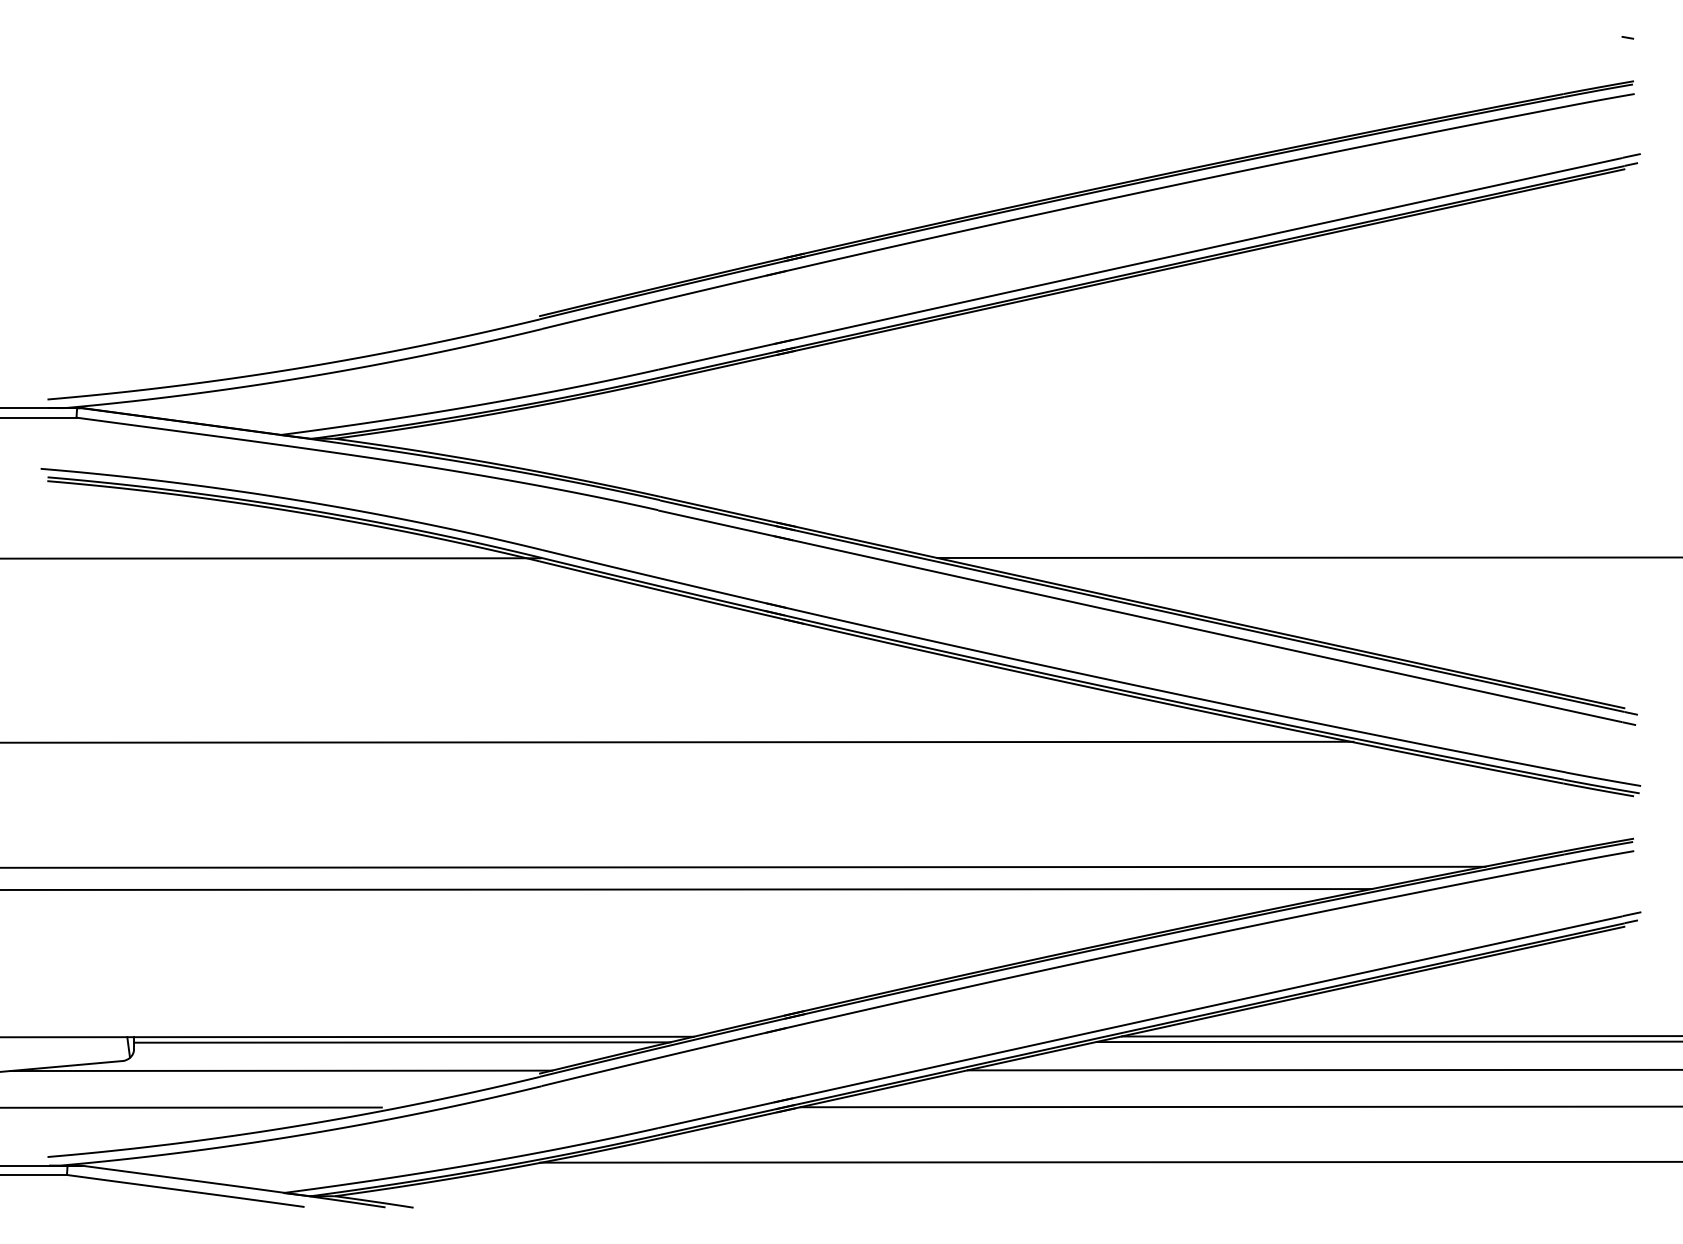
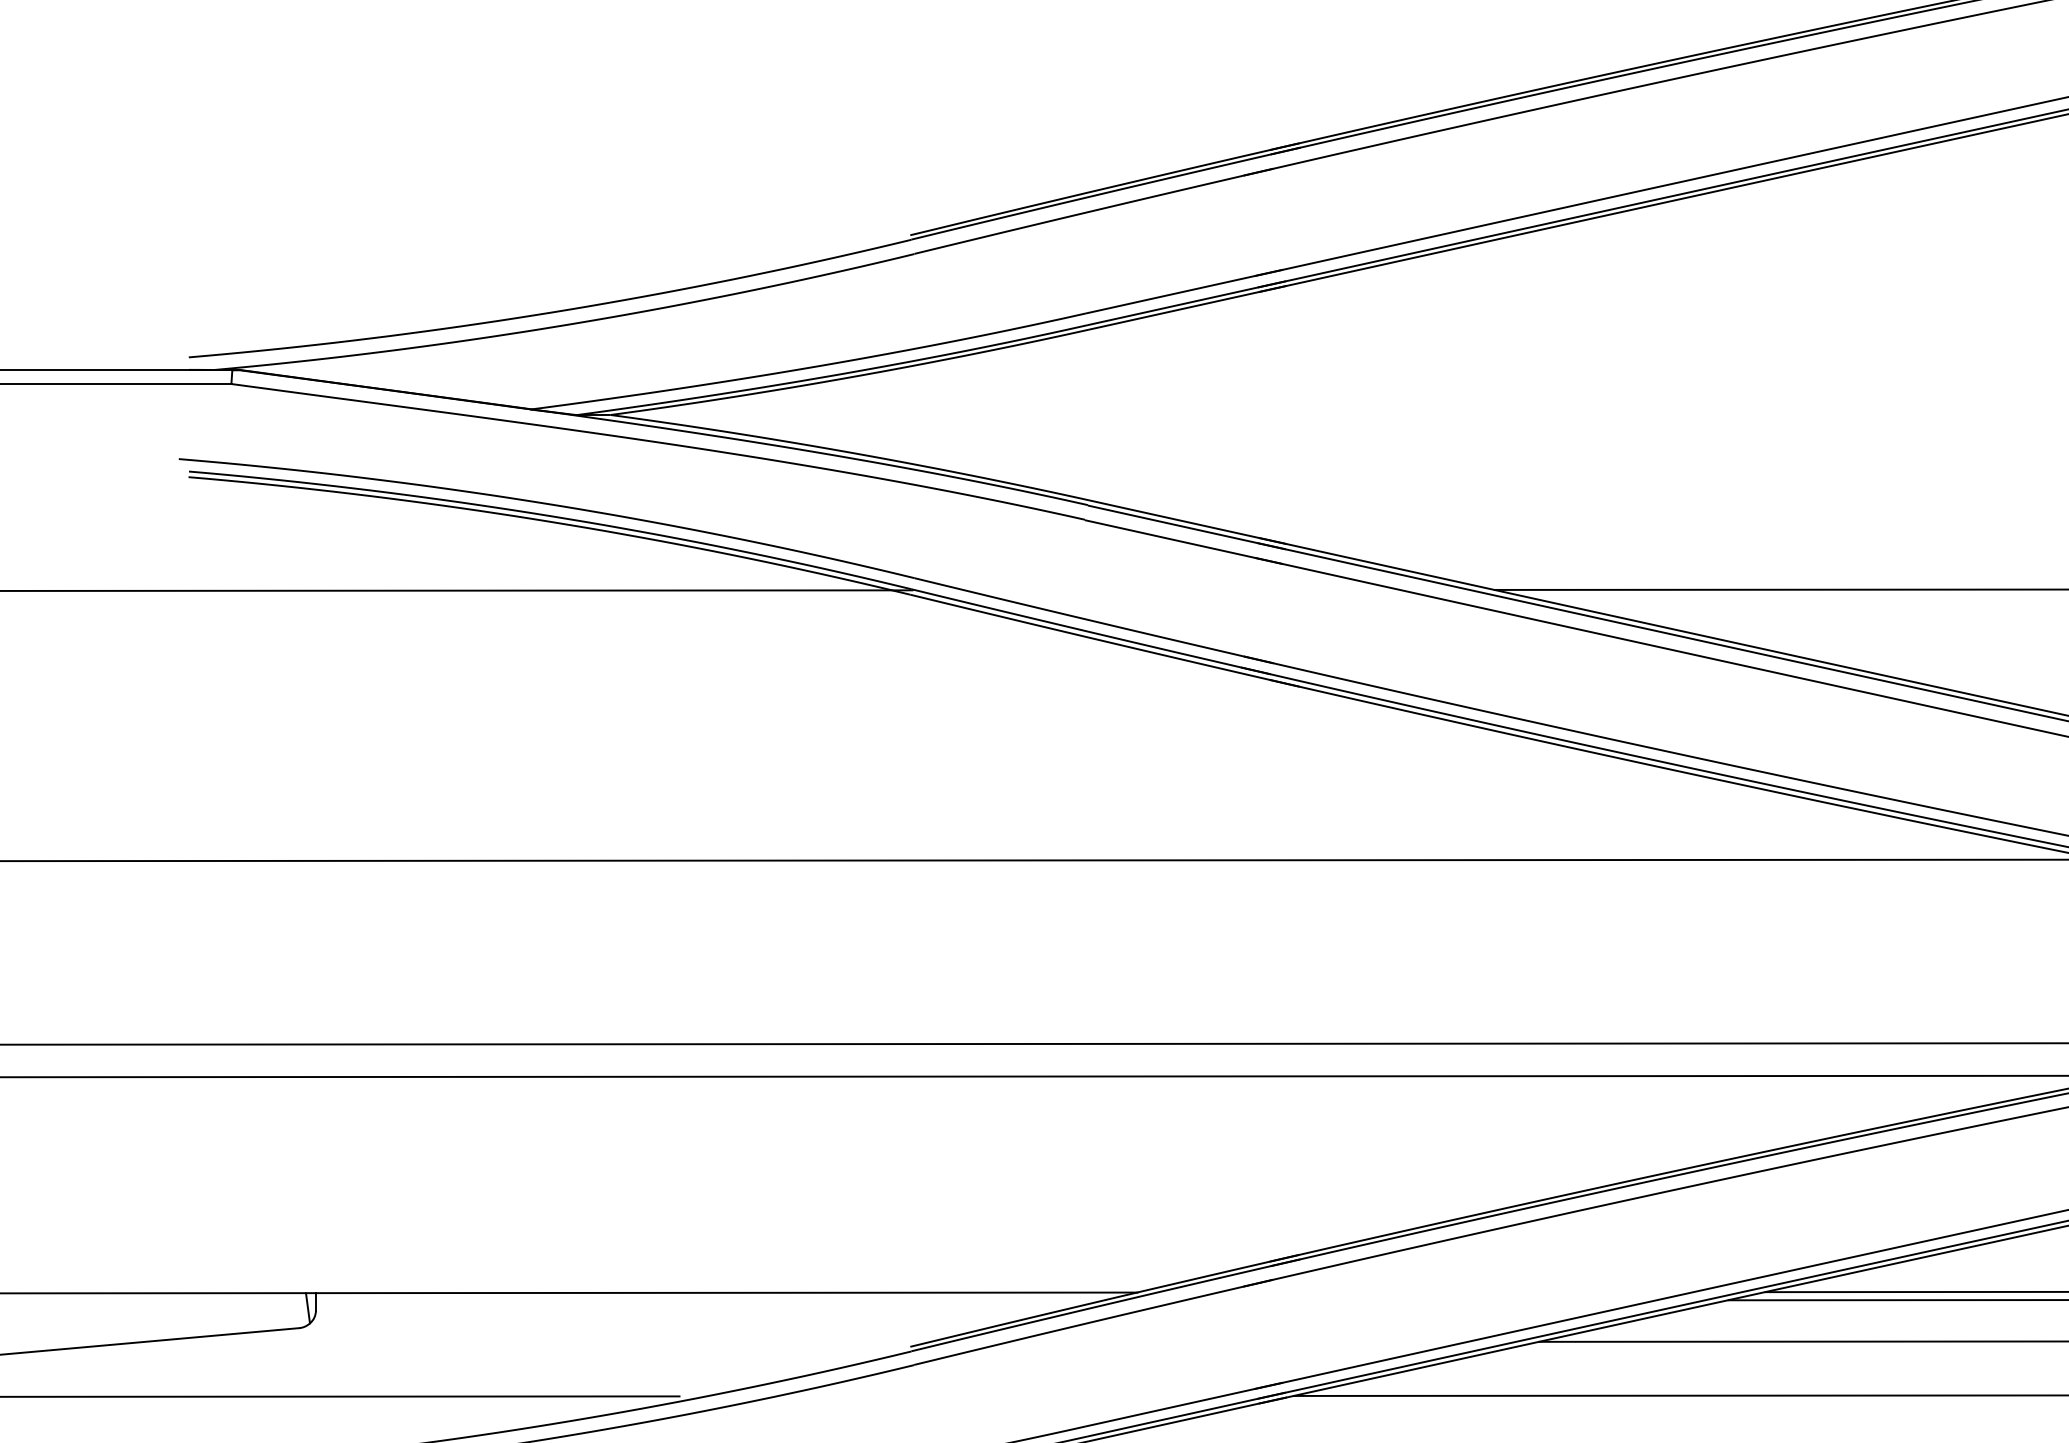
line: (402, 1042) -> (709, 1300), removed
line: (281, 1070) -> (532, 1342), removed

